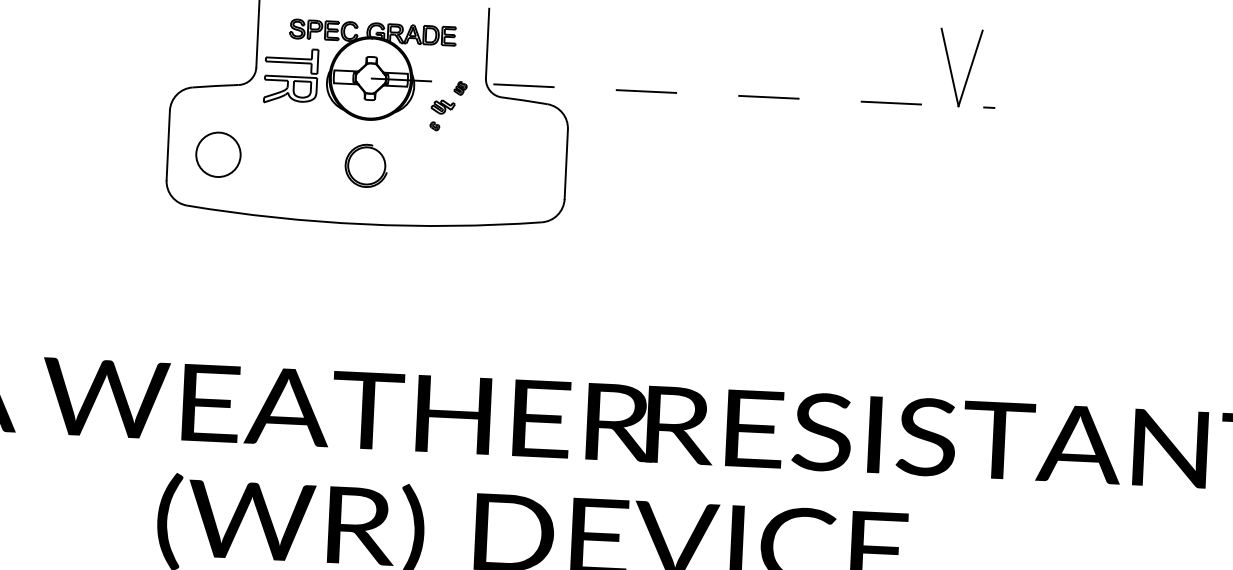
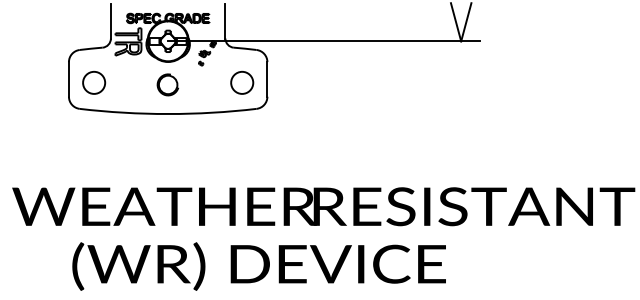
line: (682, 93) -> (323, 41), dashed -> solid
circle: (516, 168) -> (242, 82), added

